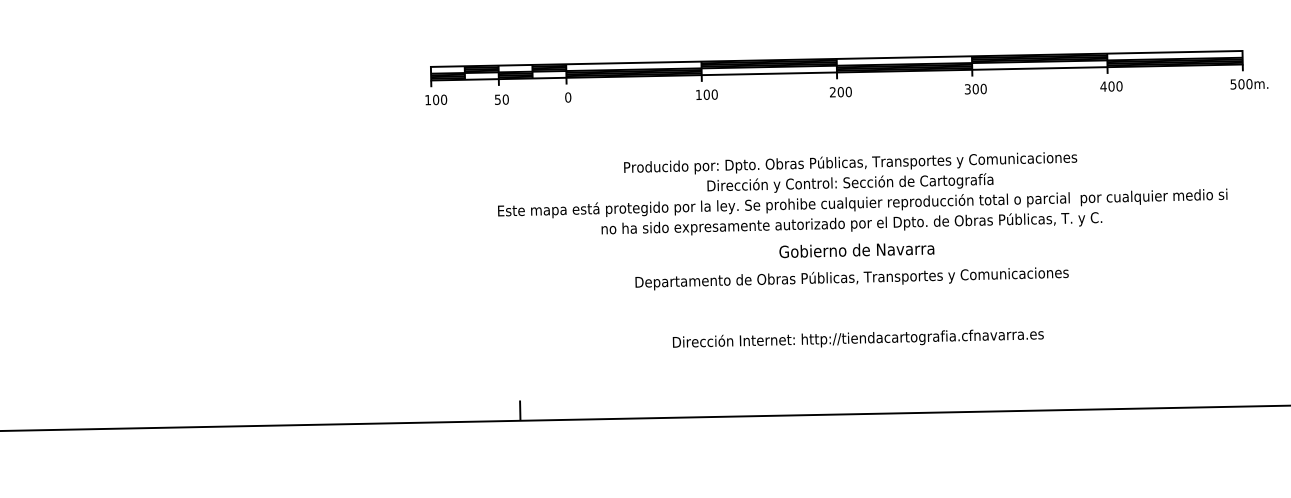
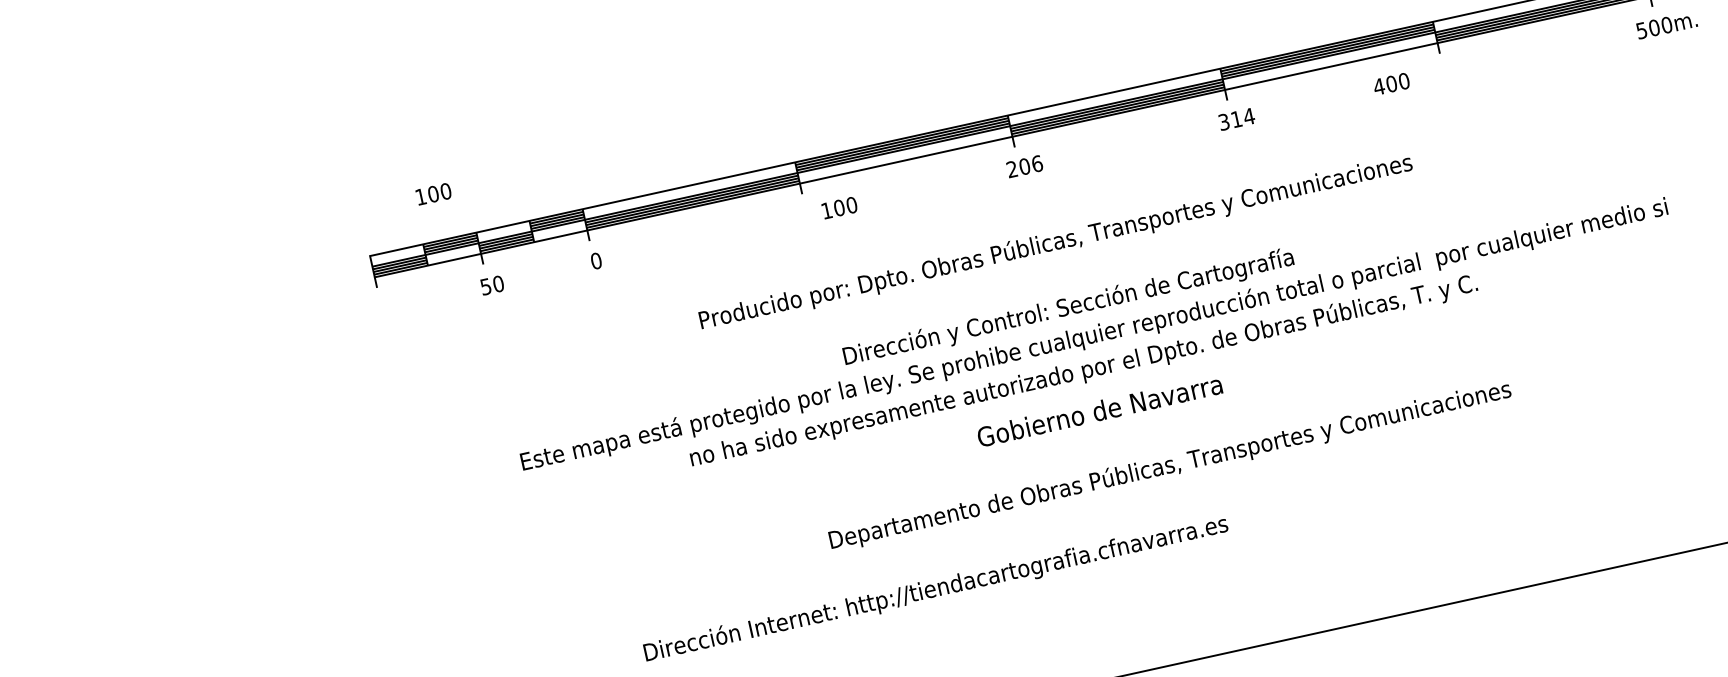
text: (1111, 86) -> (1391, 84), moved
text: (979, 88) -> (1242, 117), 300 -> 314
text: (848, 91) -> (1036, 163), 200 -> 206
text: (706, 94) -> (838, 207), moved
text: (436, 99) -> (433, 193), moved
text: (850, 163) -> (1055, 242), moved
text: (851, 278) -> (1169, 466), moved
text: (857, 338) -> (934, 588), moved

